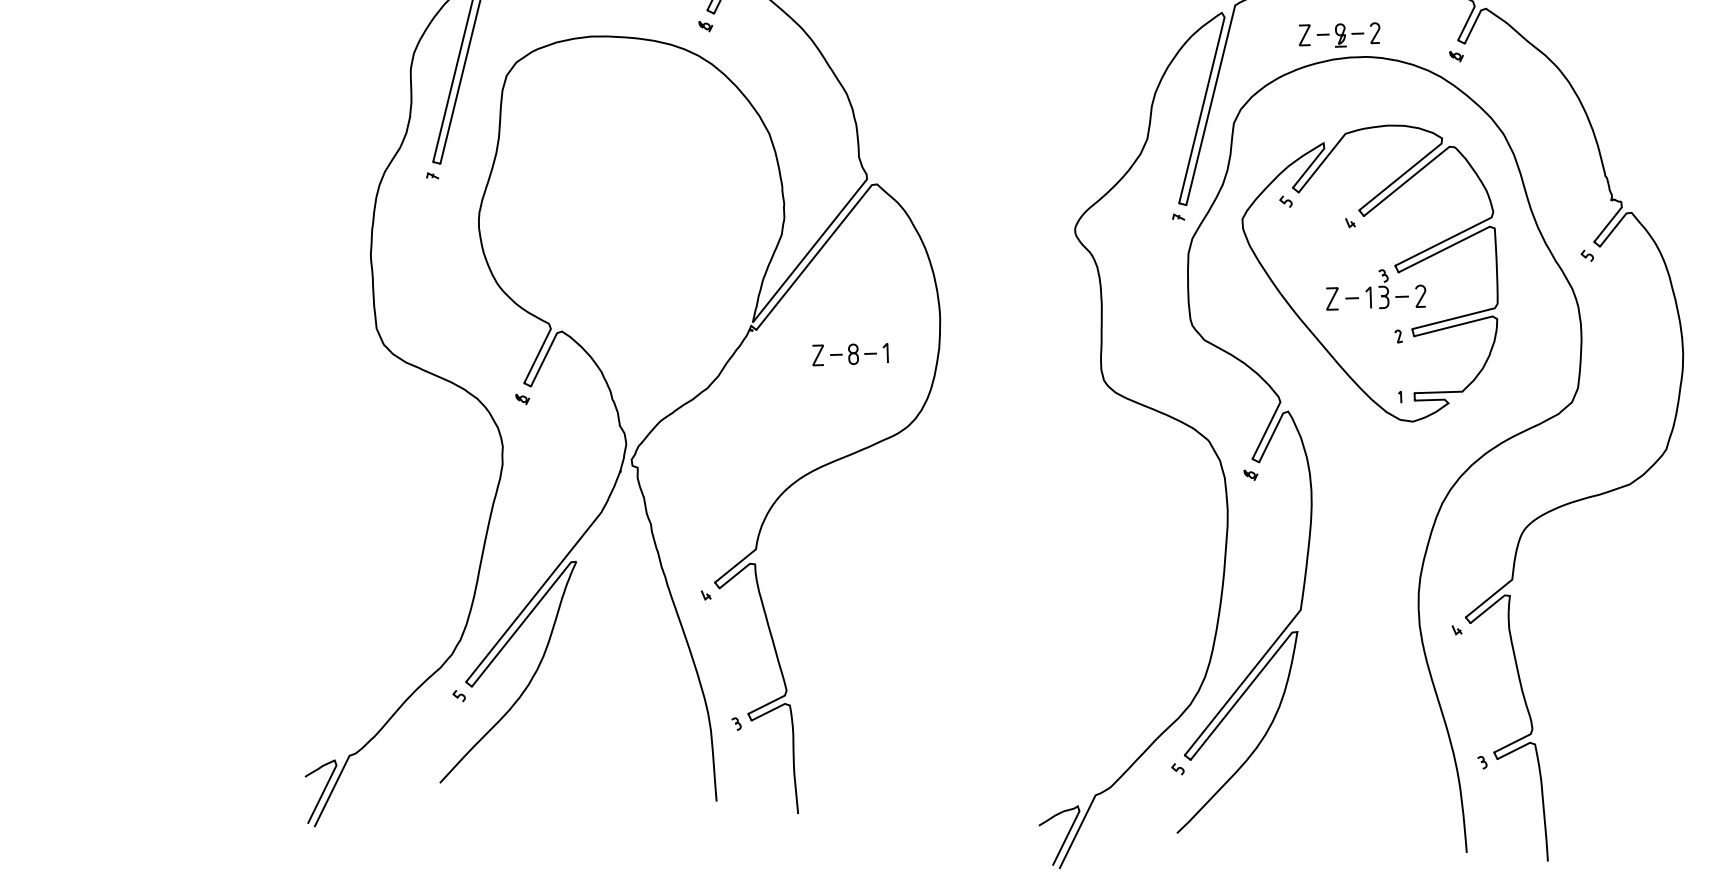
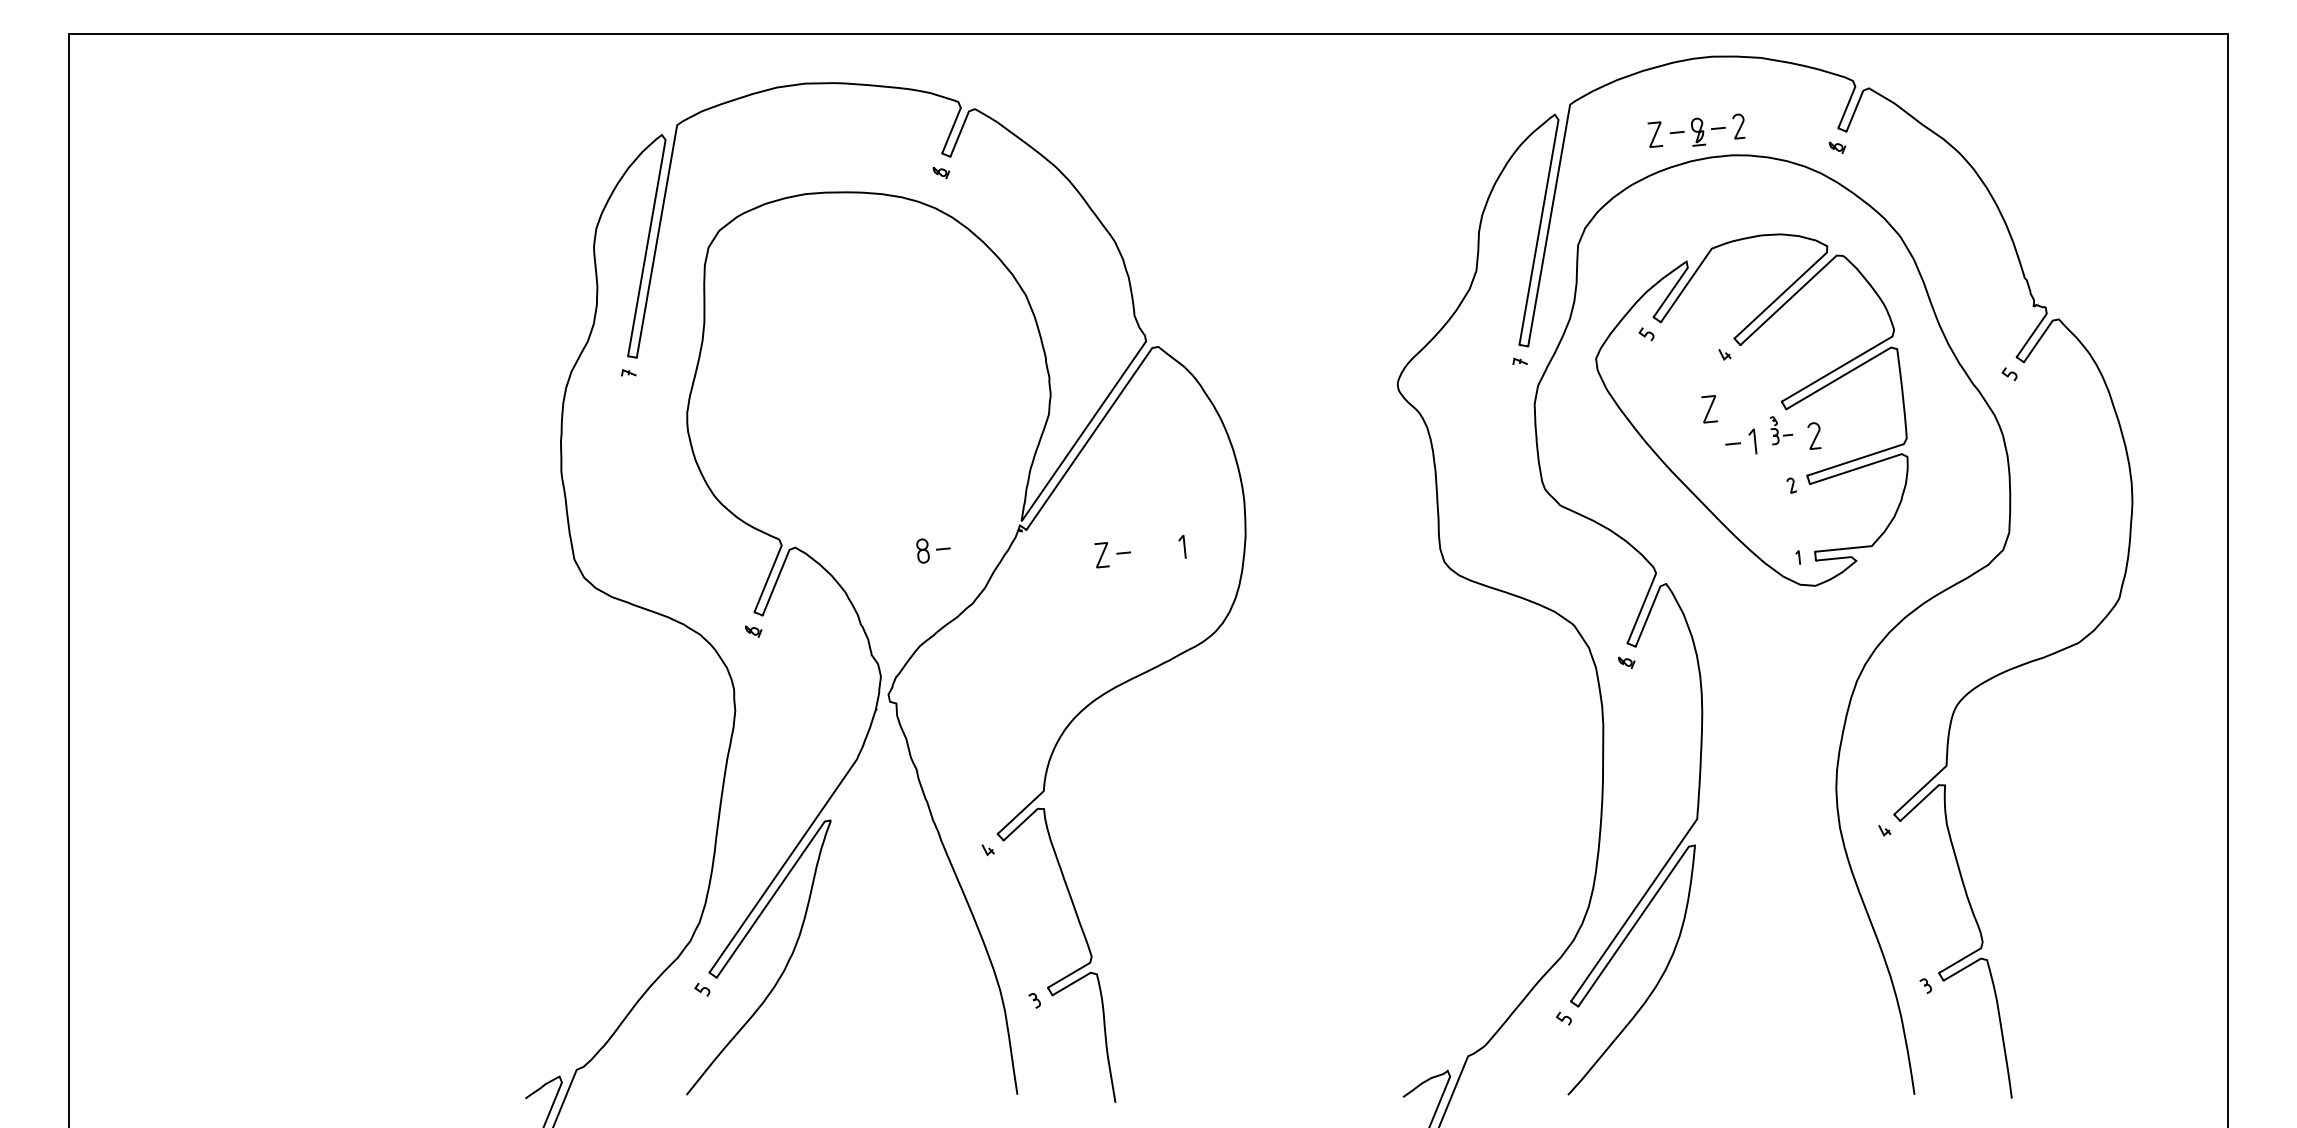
part: (1393, 289) -> (1781, 430), size x0.6
line: (1332, 299) -> (1709, 409), moved
part: (862, 354) -> (933, 550), moved

